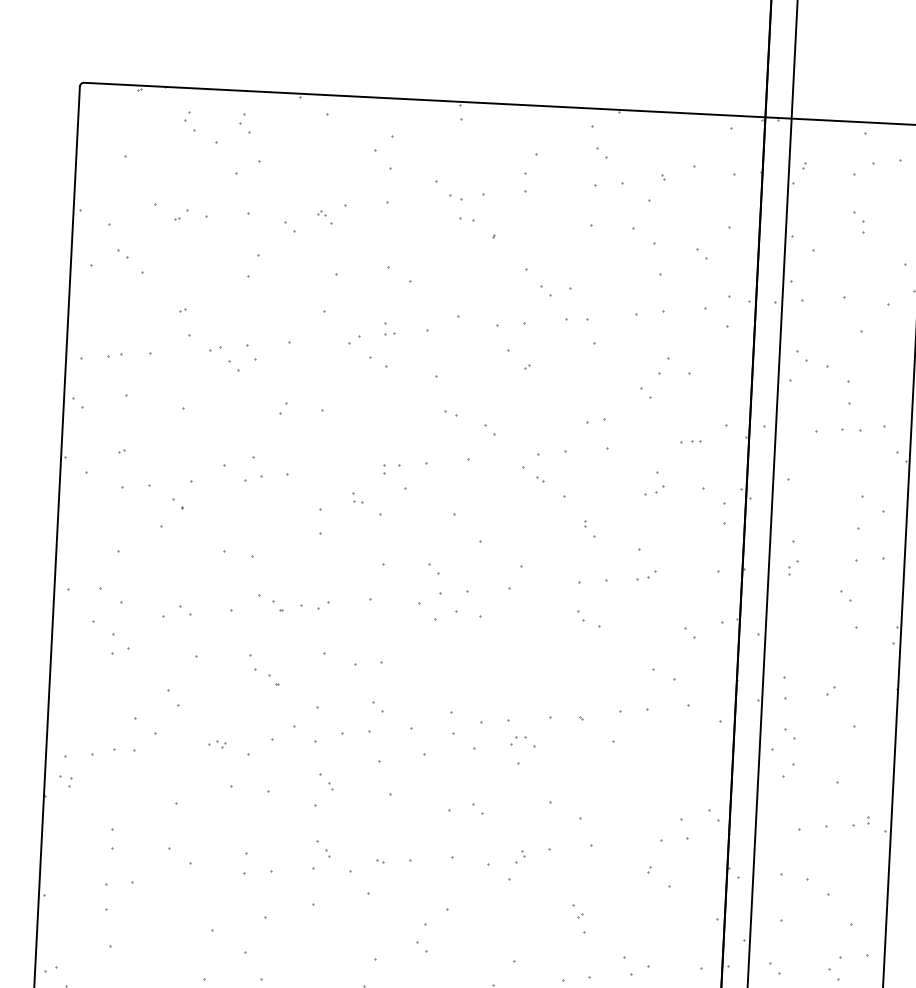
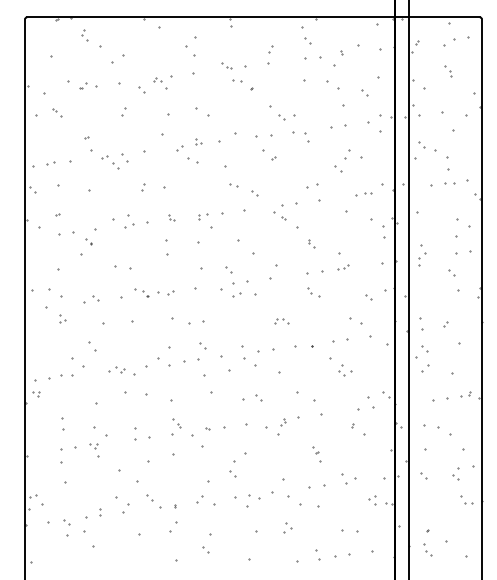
part: (244, 124) -> (114, 35), removed
part: (531, 165) -> (270, 49), size x0.62
part: (448, 190) -> (226, 65), size x0.62
part: (324, 217) -> (160, 83), size x1.67
part: (131, 261) -> (57, 112), size x0.62
part: (253, 266) -> (123, 111), size x0.62
part: (590, 331) -> (306, 137), size x0.62
part: (690, 442) -> (363, 194), size x1.43
part: (654, 490) -> (345, 221), removed
part: (357, 497) -> (171, 217), moved
part: (793, 568) -> (422, 259), size x1.67
part: (445, 615) -> (236, 294), size x0.62
part: (121, 643) -> (62, 318), size x0.62
part: (266, 677) -> (141, 332), removed
part: (523, 742) -> (281, 321), moved
part: (216, 743) -> (116, 369), size x1.67
part: (640, 766) -> (345, 370), added
part: (326, 782) -> (176, 387), removed
part: (168, 891) -> (94, 450), added

